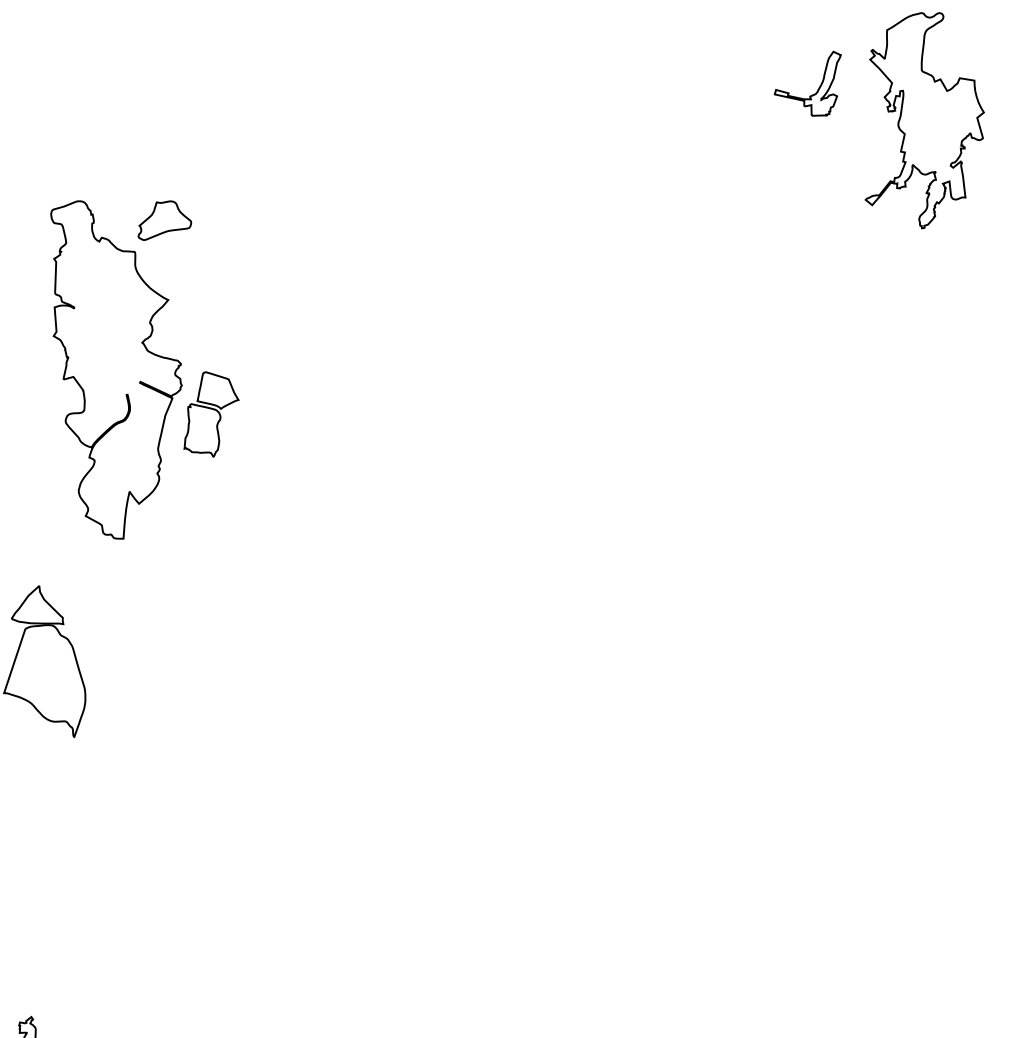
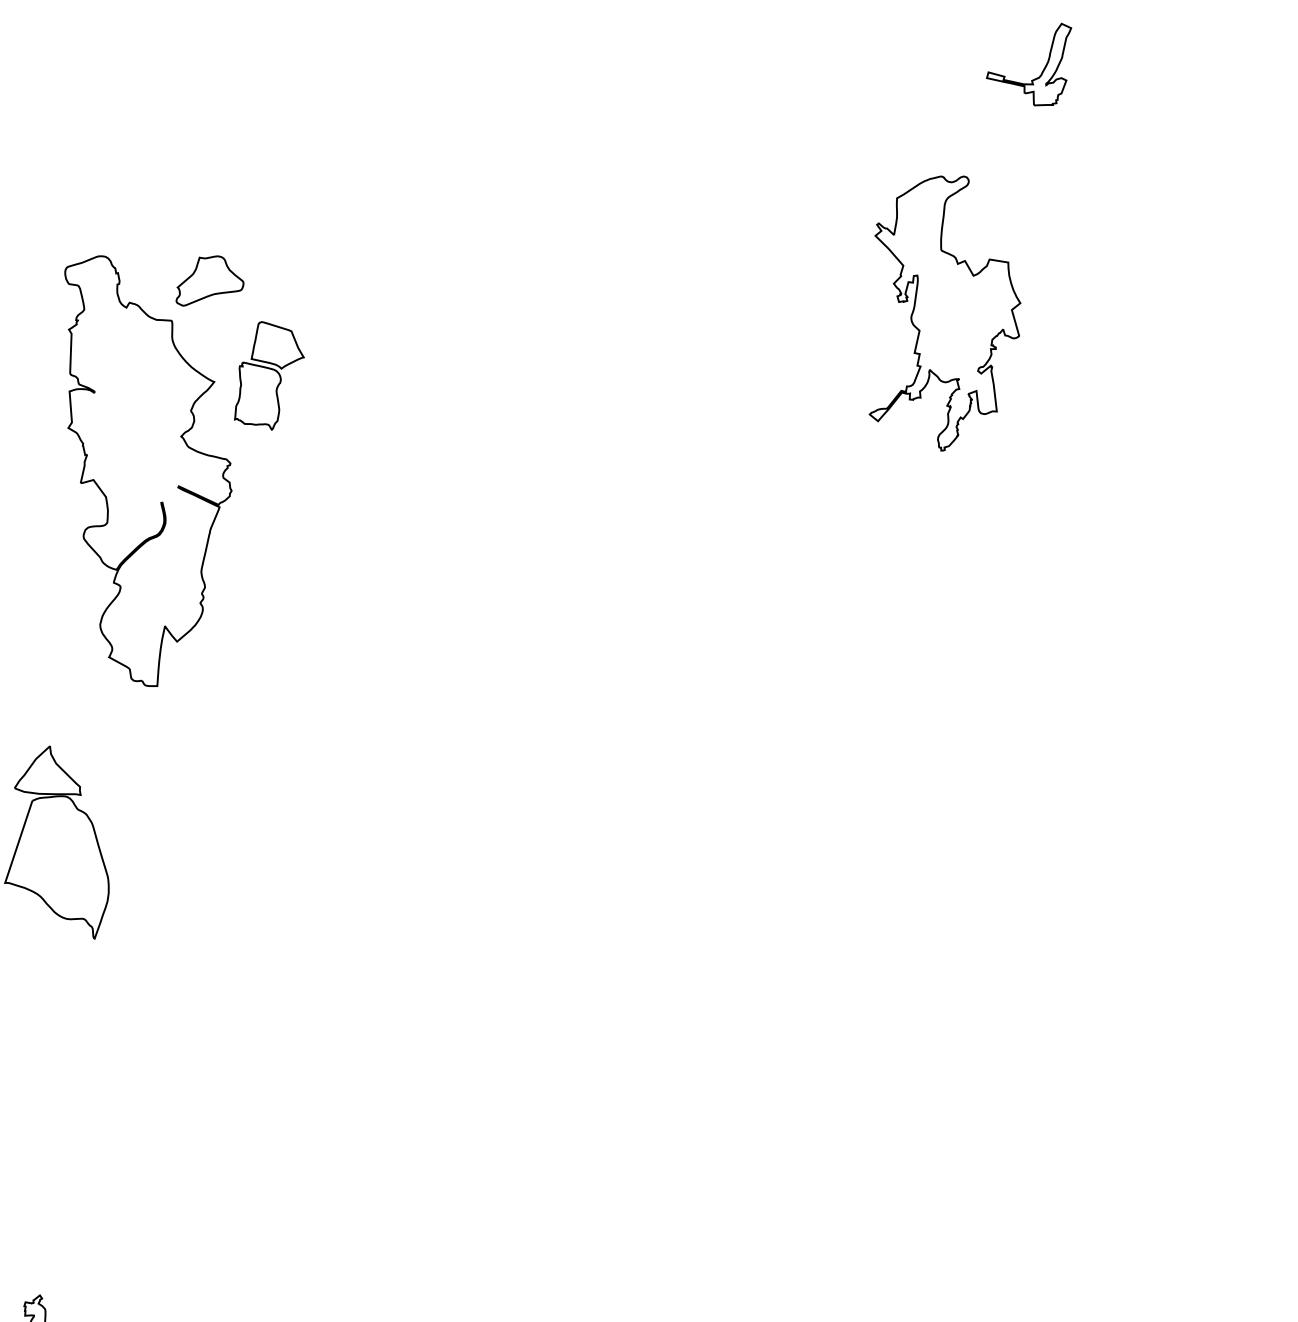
part: (818, 88) -> (1042, 70), moved
part: (924, 120) -> (944, 313), moved
part: (211, 414) -> (269, 375), moved

